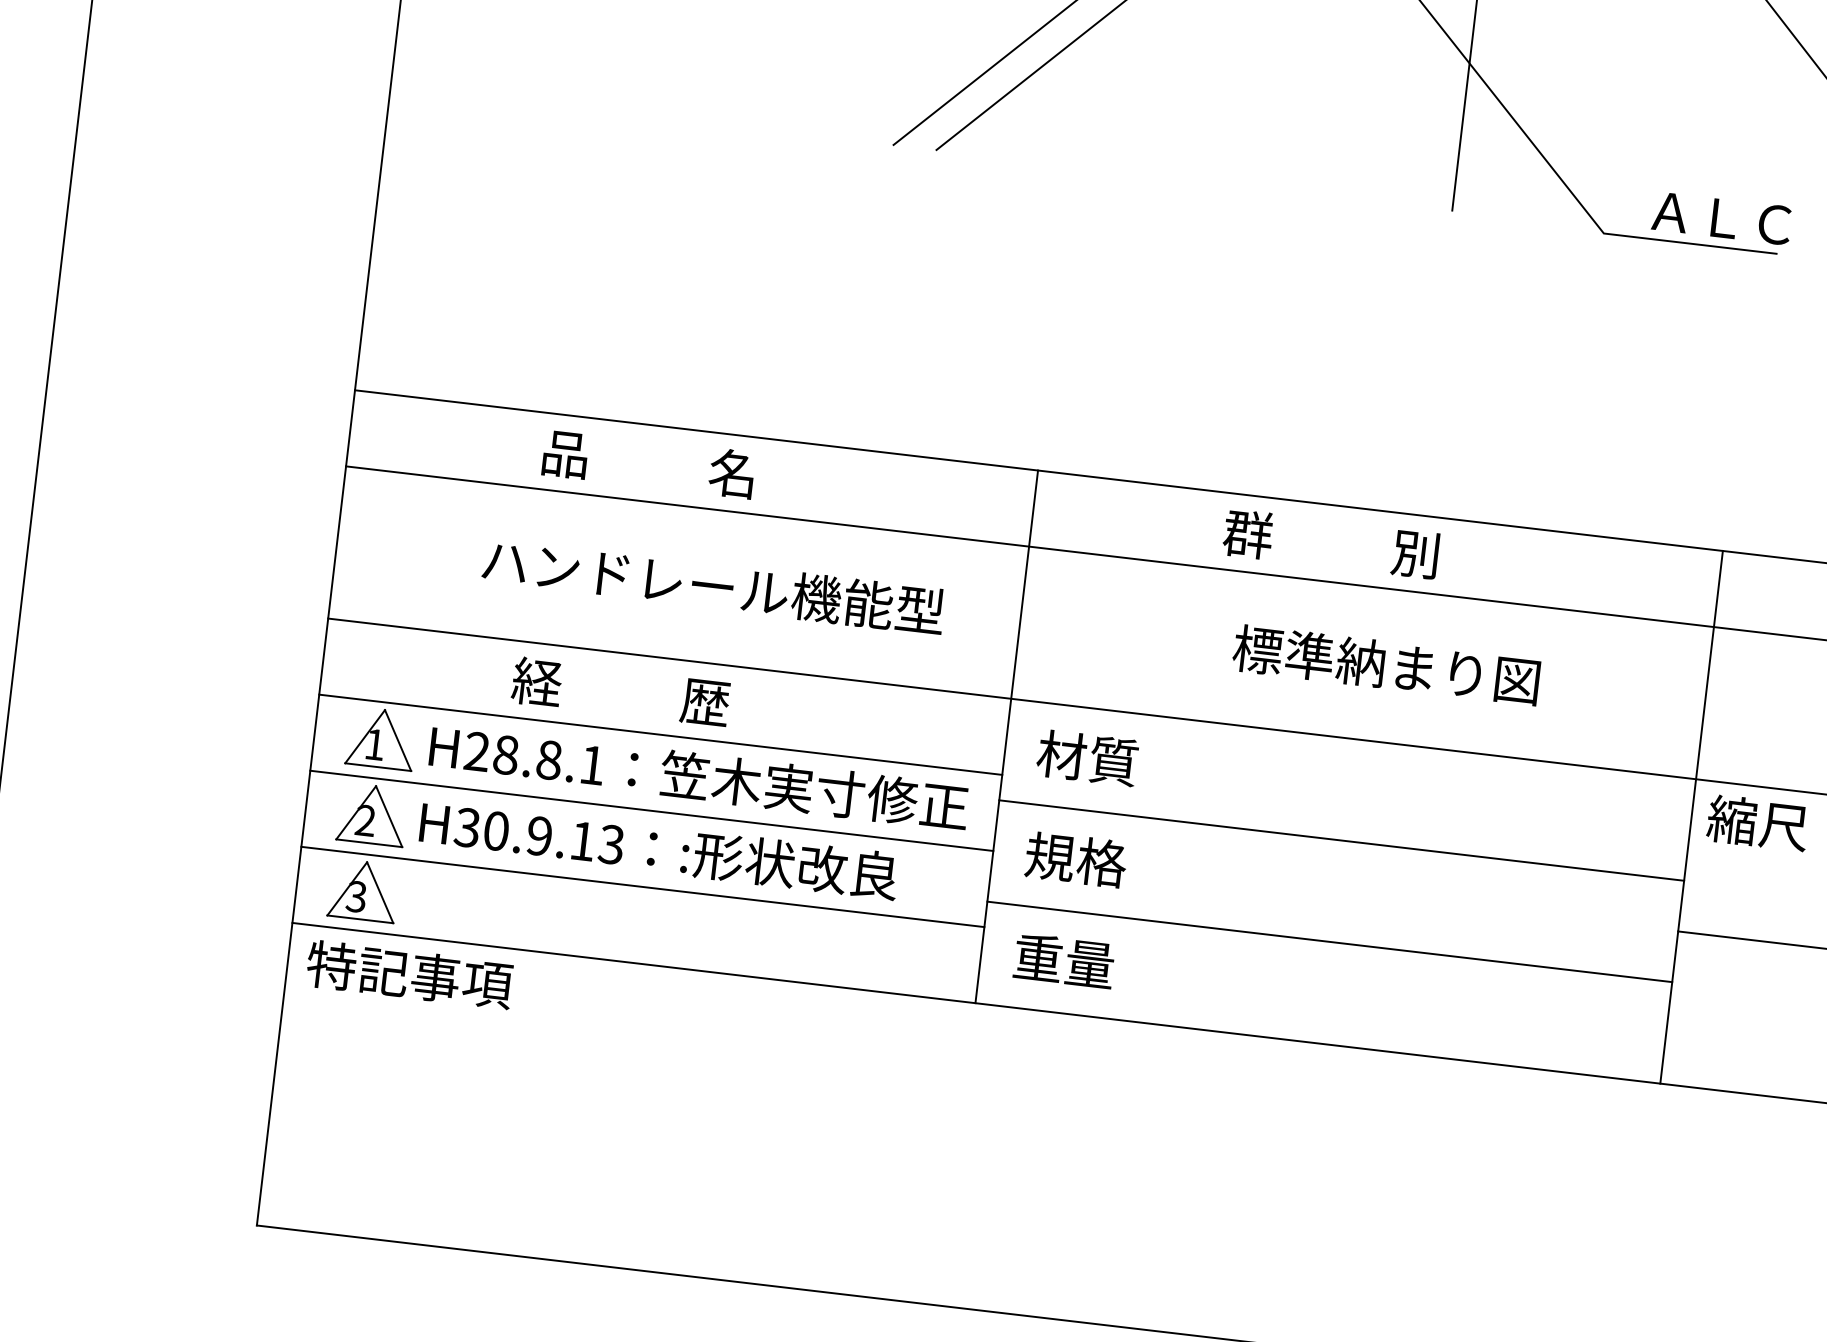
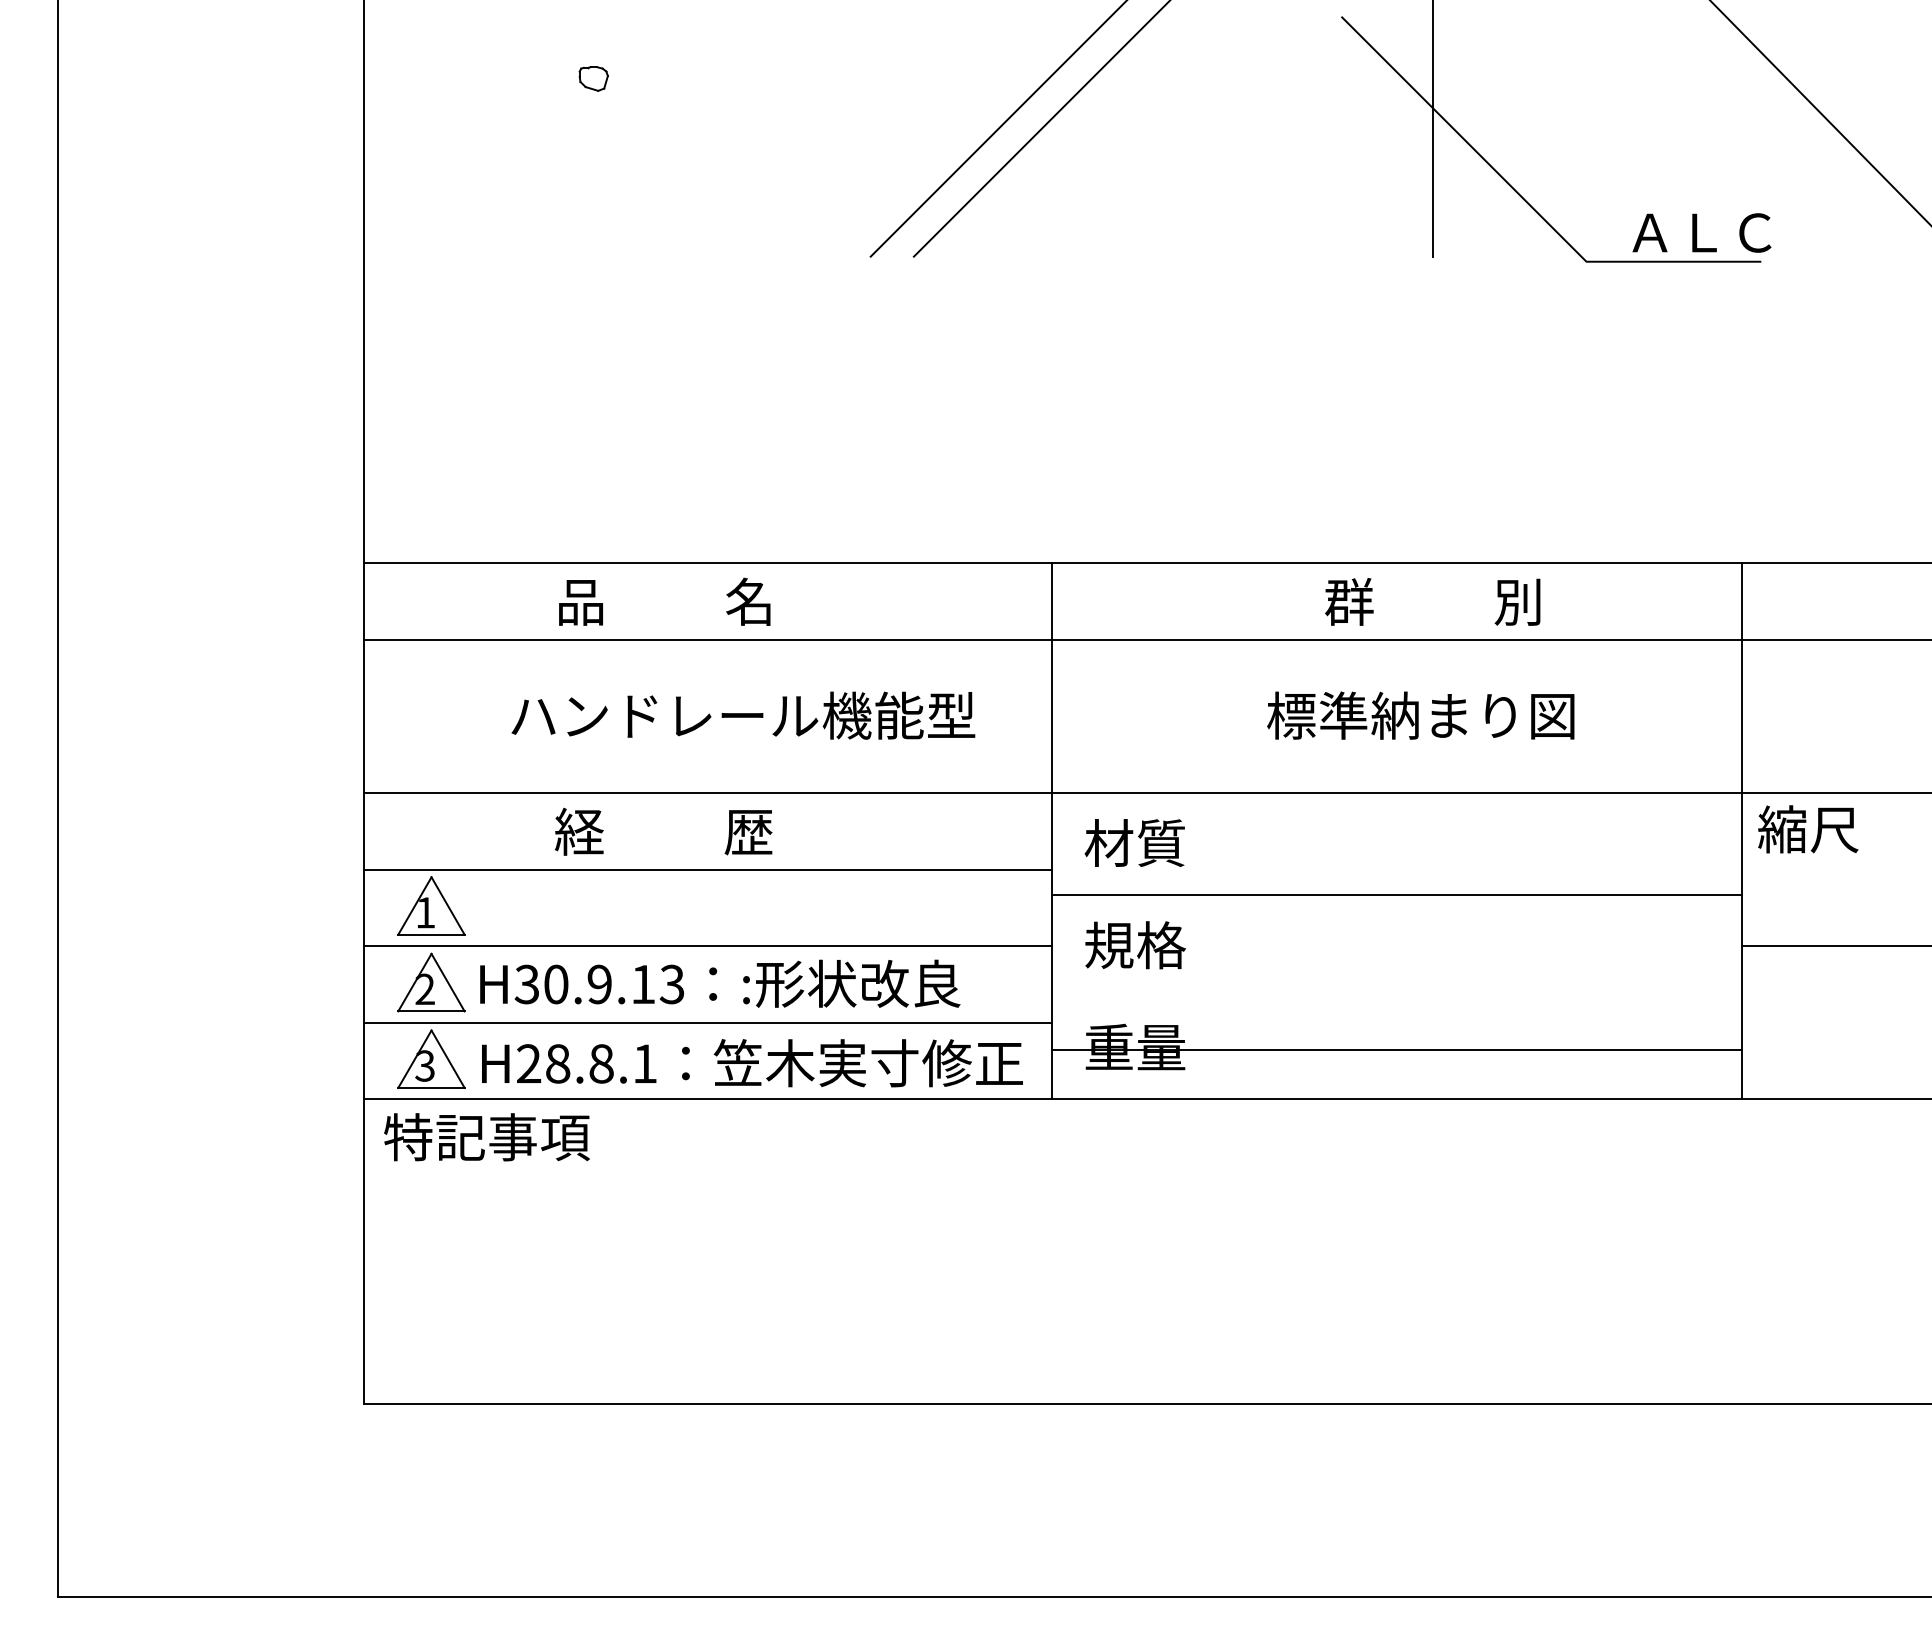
text: (1330, 543) -> (1432, 601), moved
text: (699, 777) -> (752, 1063), moved
line: (1329, 942) -> (1396, 1050), moved

